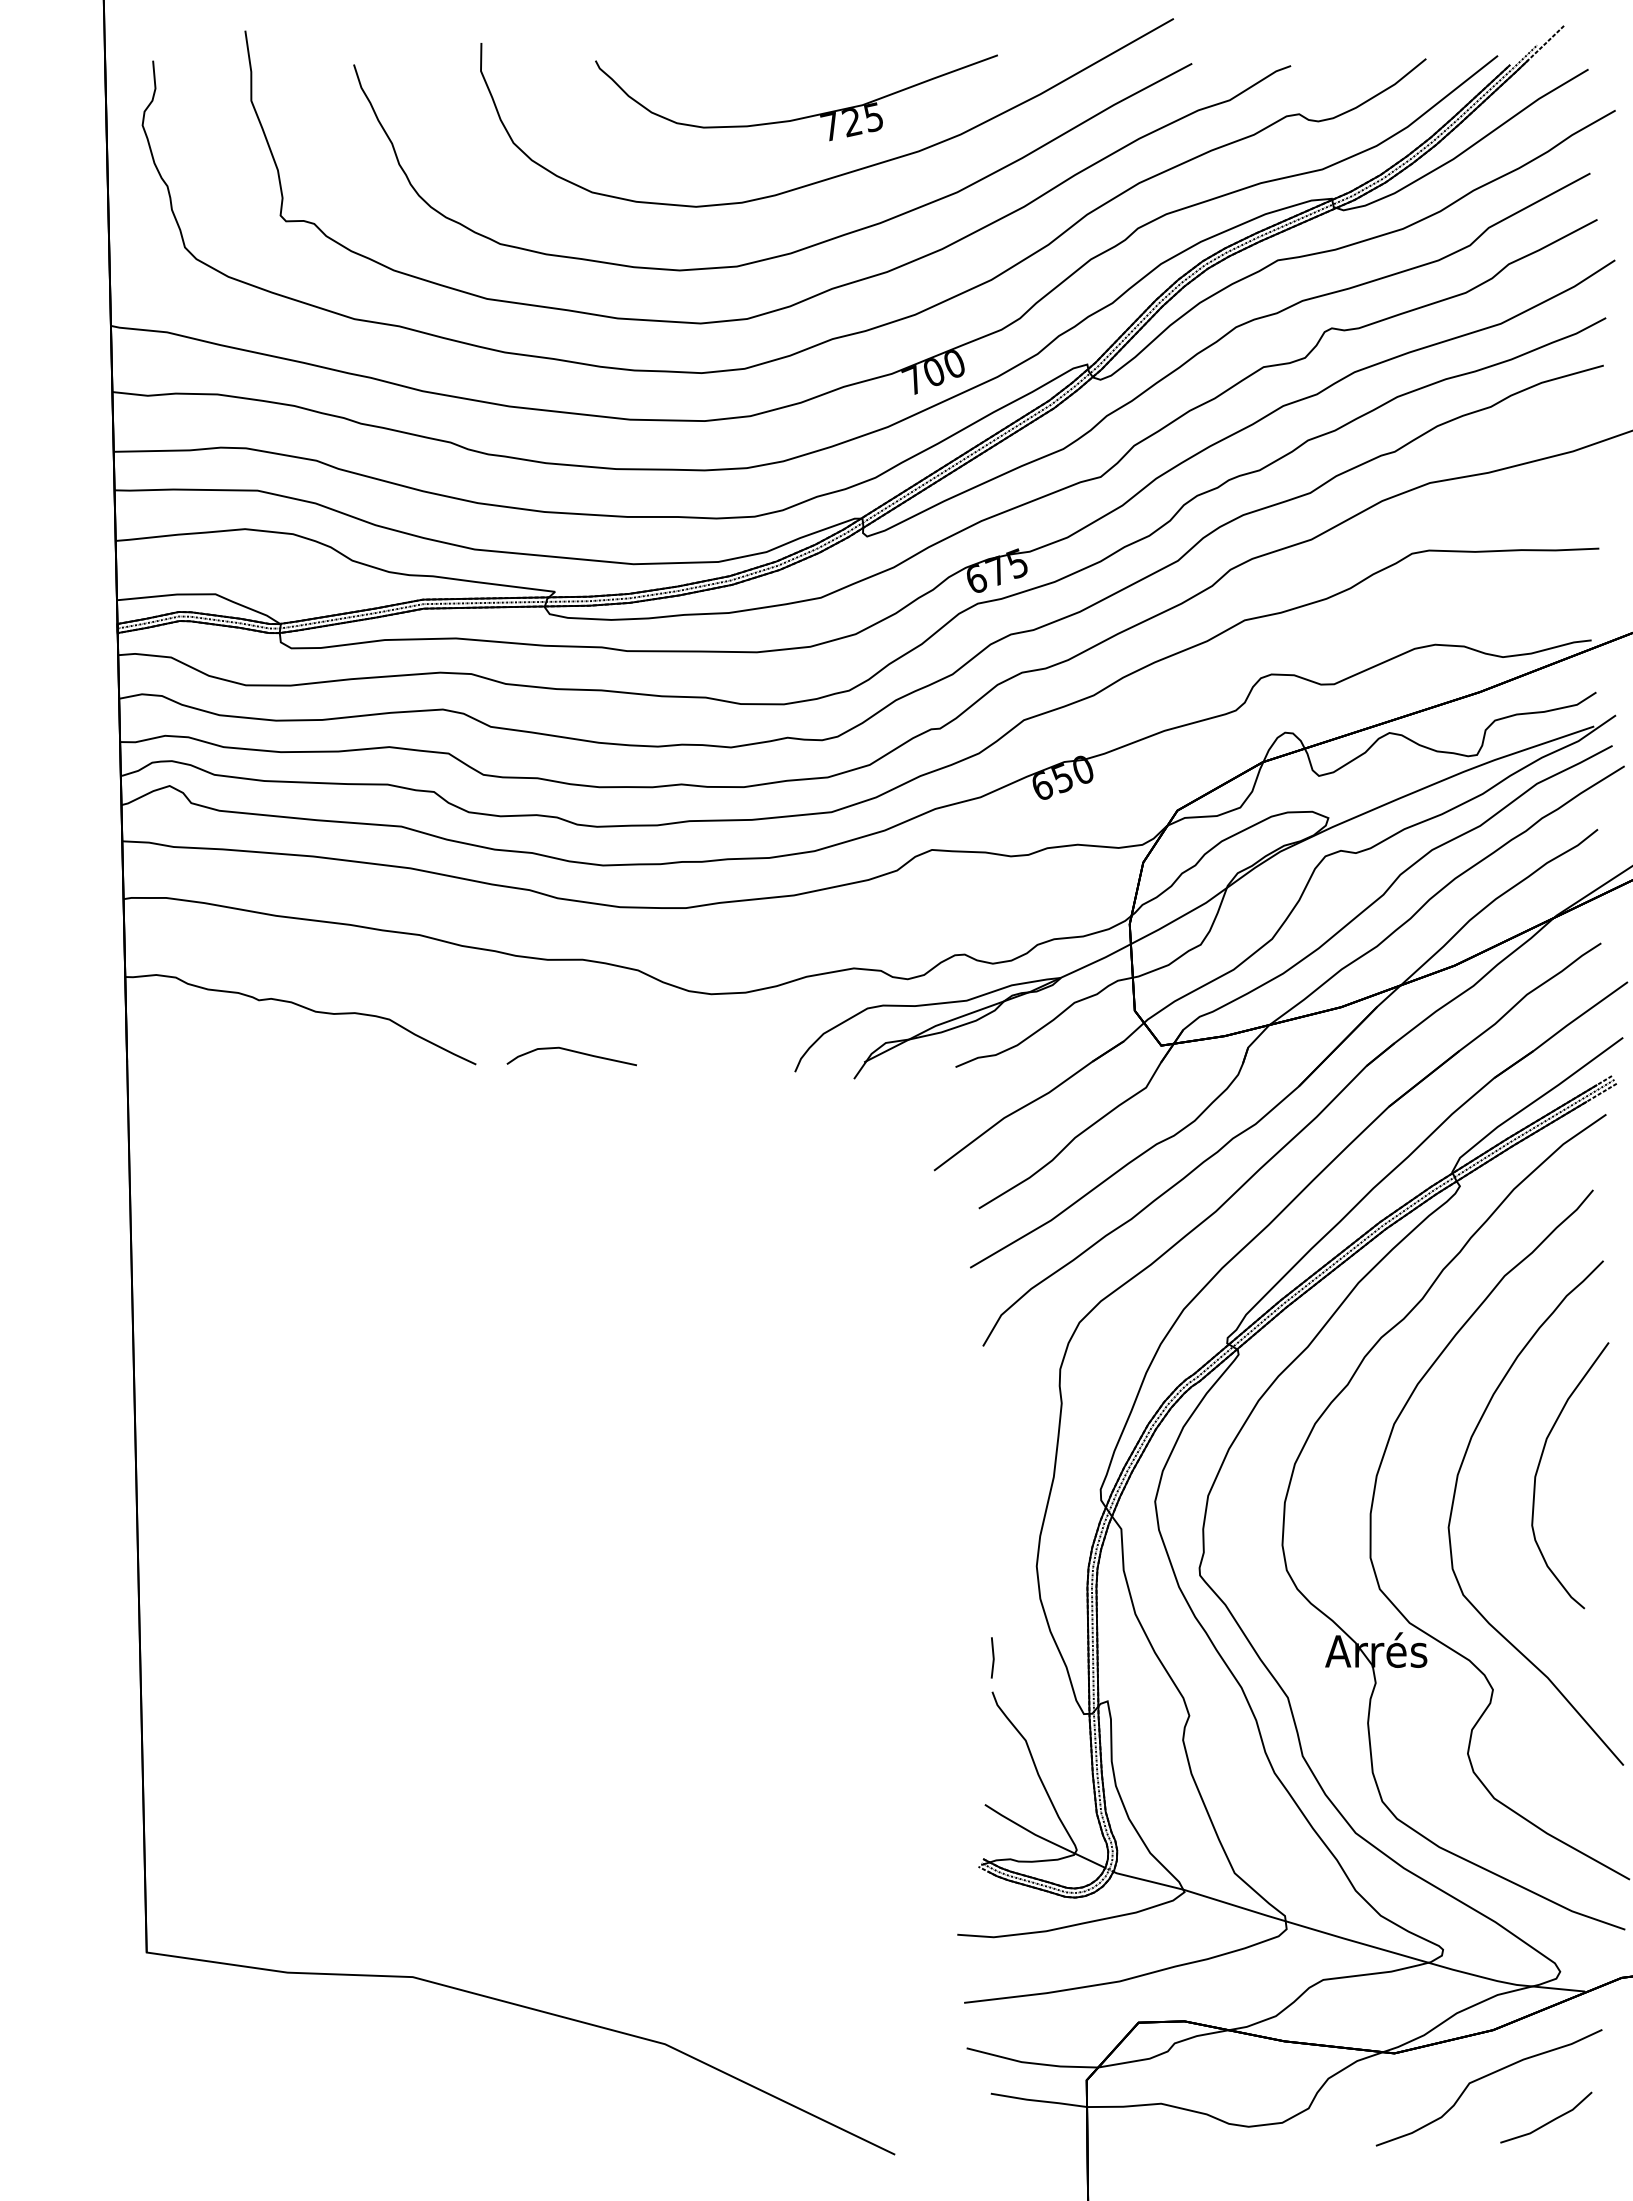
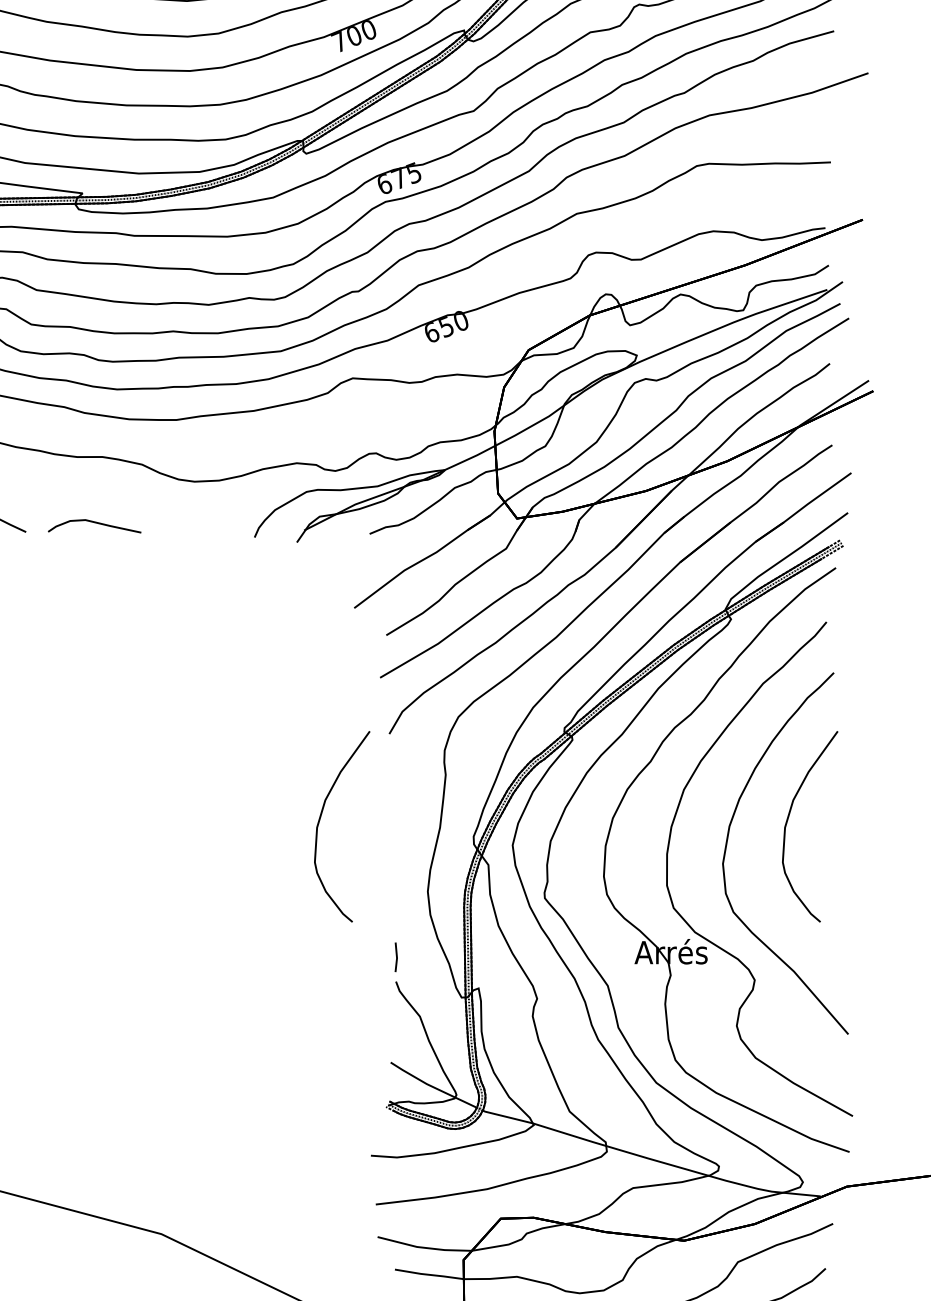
part: (886, 1466) -> (320, 820), added

